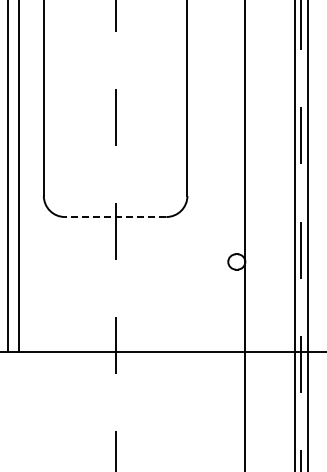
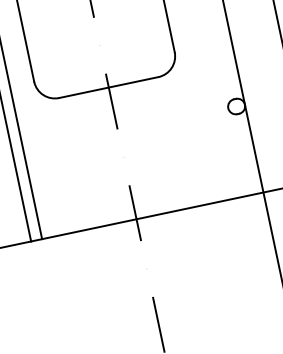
line: (115, 217) -> (108, 88), dashed -> solid

